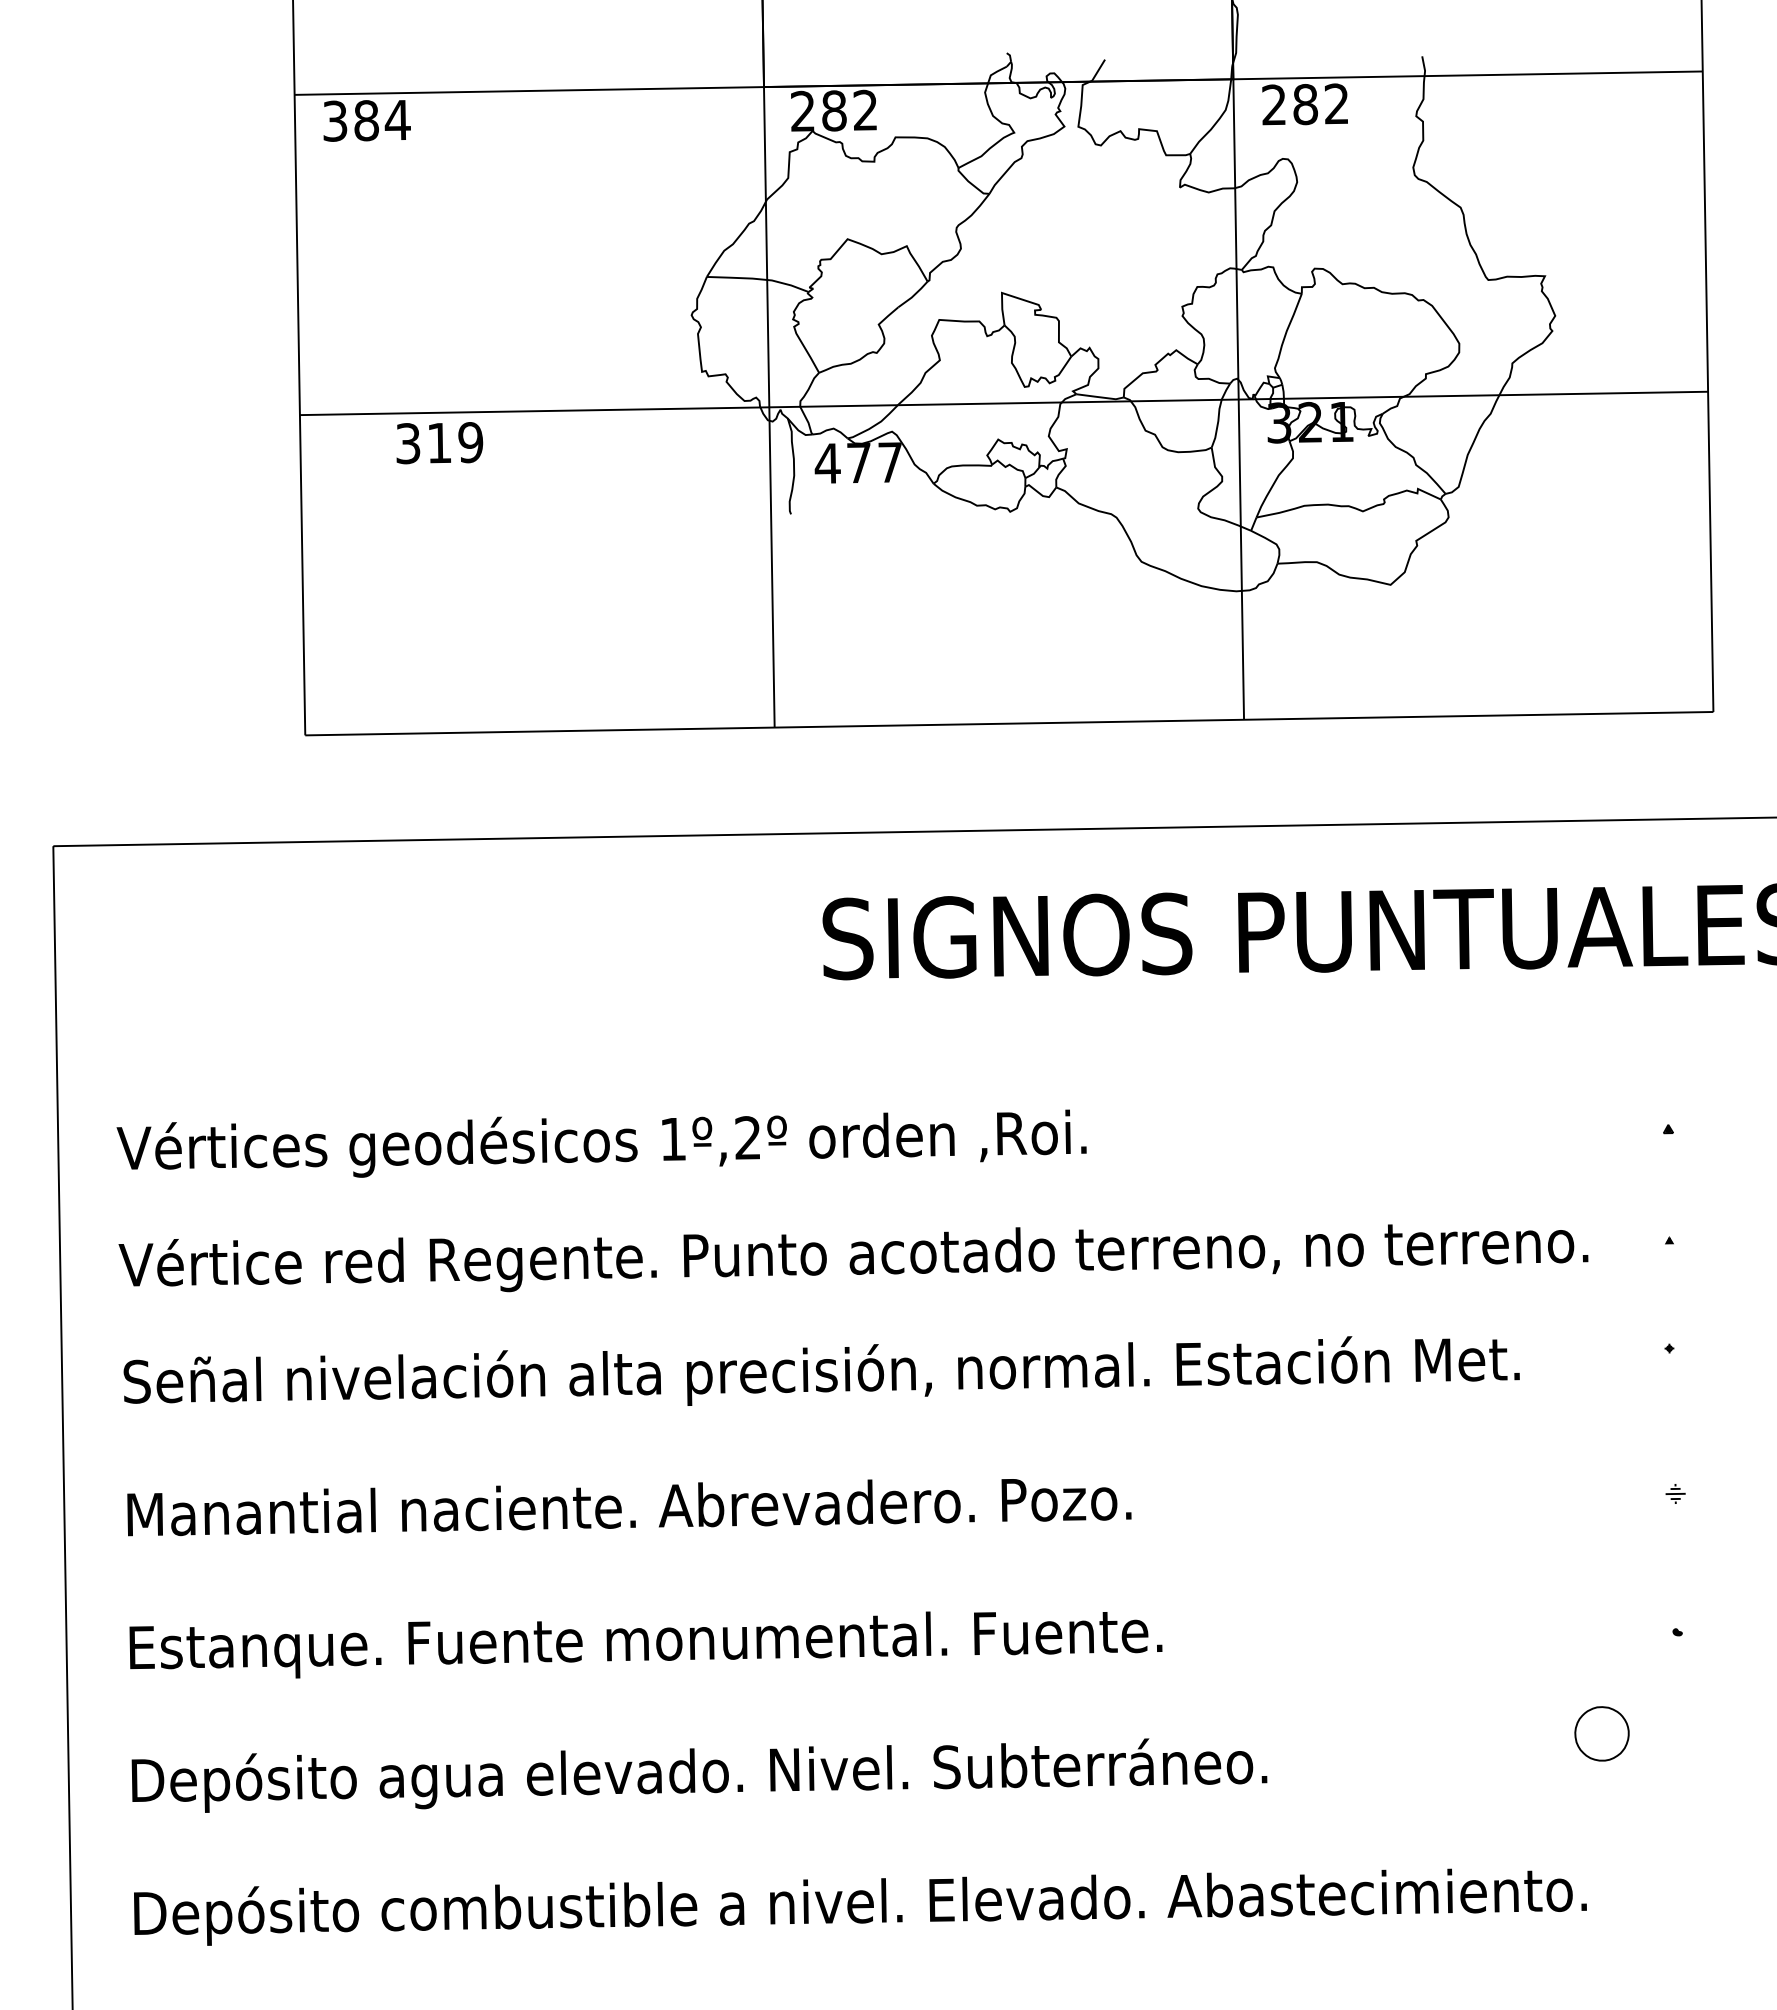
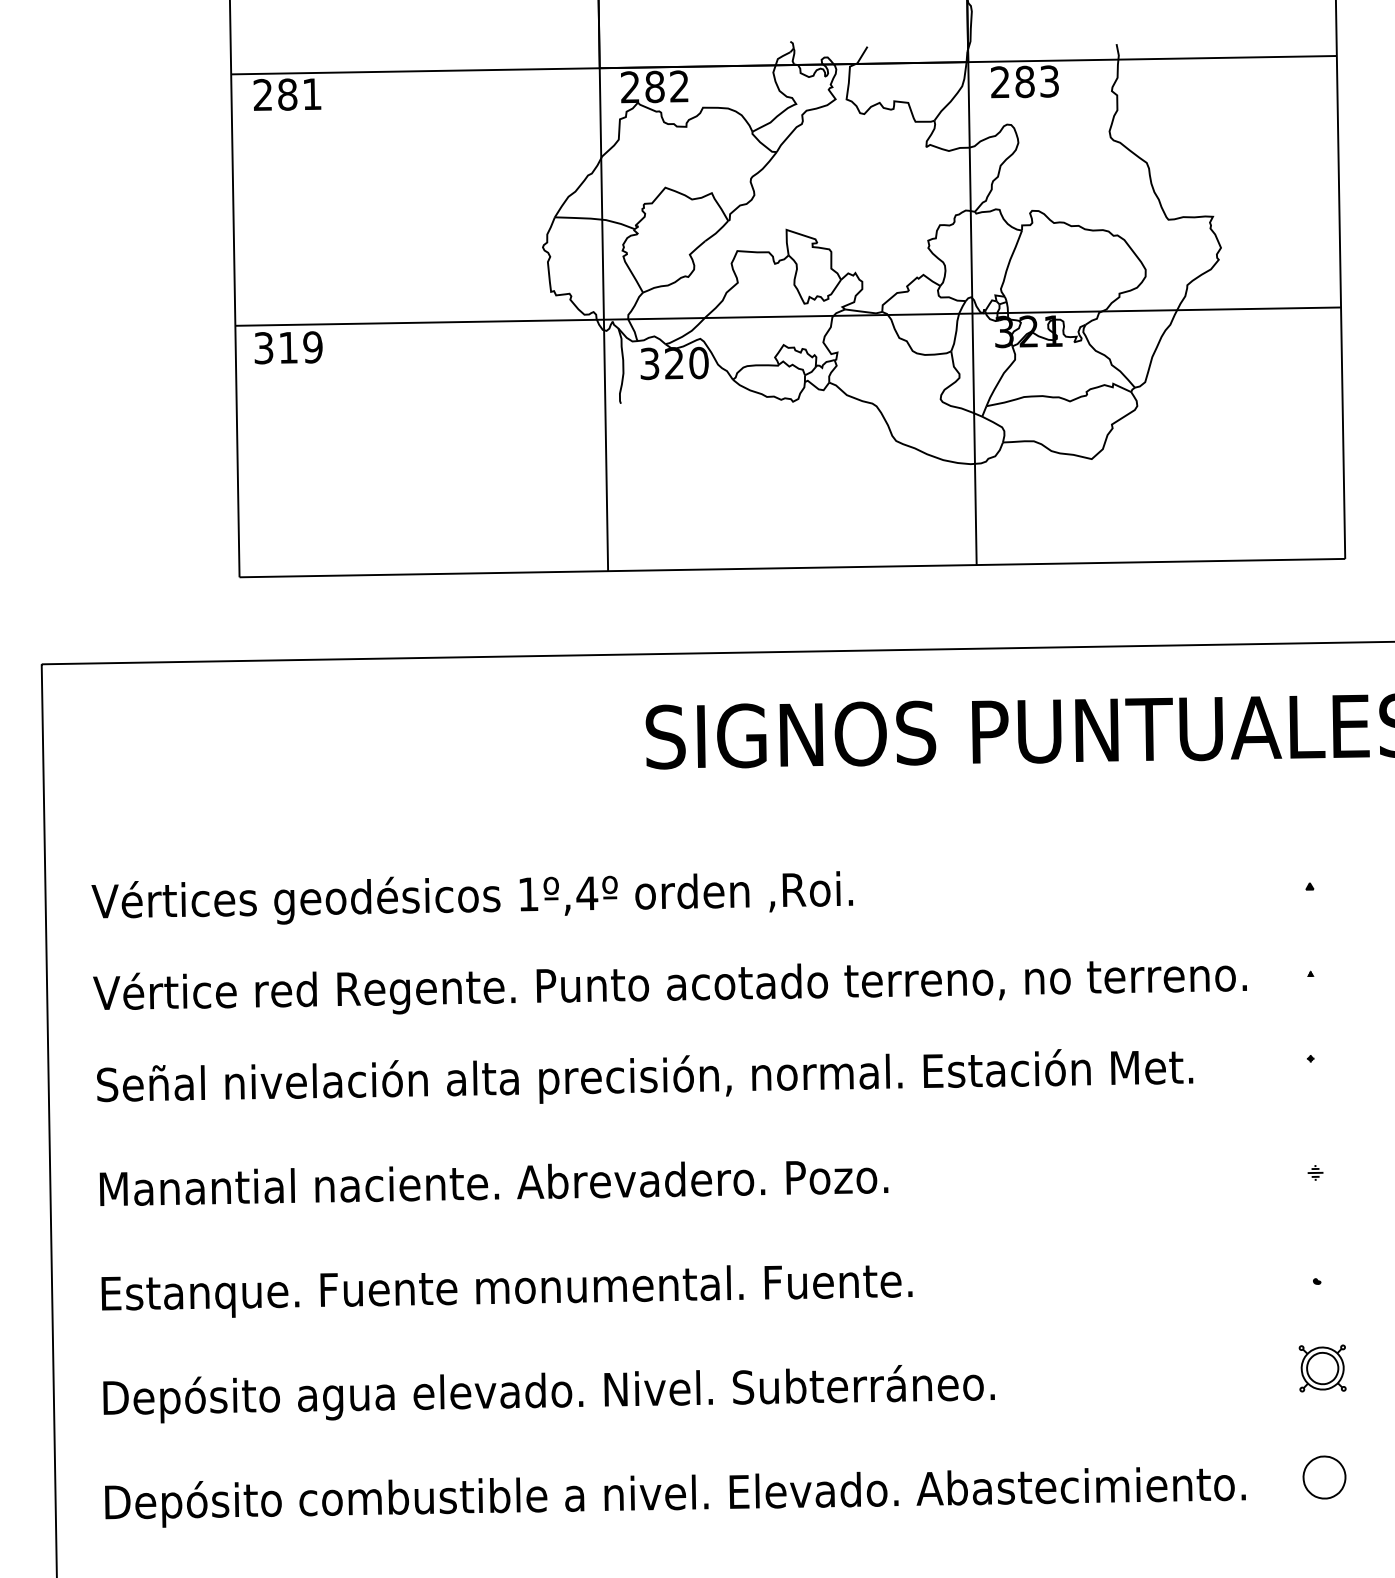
text: (1336, 103) -> (1049, 81), 282 -> 283
text: (366, 120) -> (287, 94), 384 -> 281
text: (439, 443) -> (288, 348), moved
text: (858, 462) -> (673, 363), 477 -> 320
text: (748, 1137) -> (587, 893), 1º,2º -> 1º,4º
part: (1601, 1733) -> (1324, 1477), moved
part: (1684, 1742) -> (1322, 1368), added

